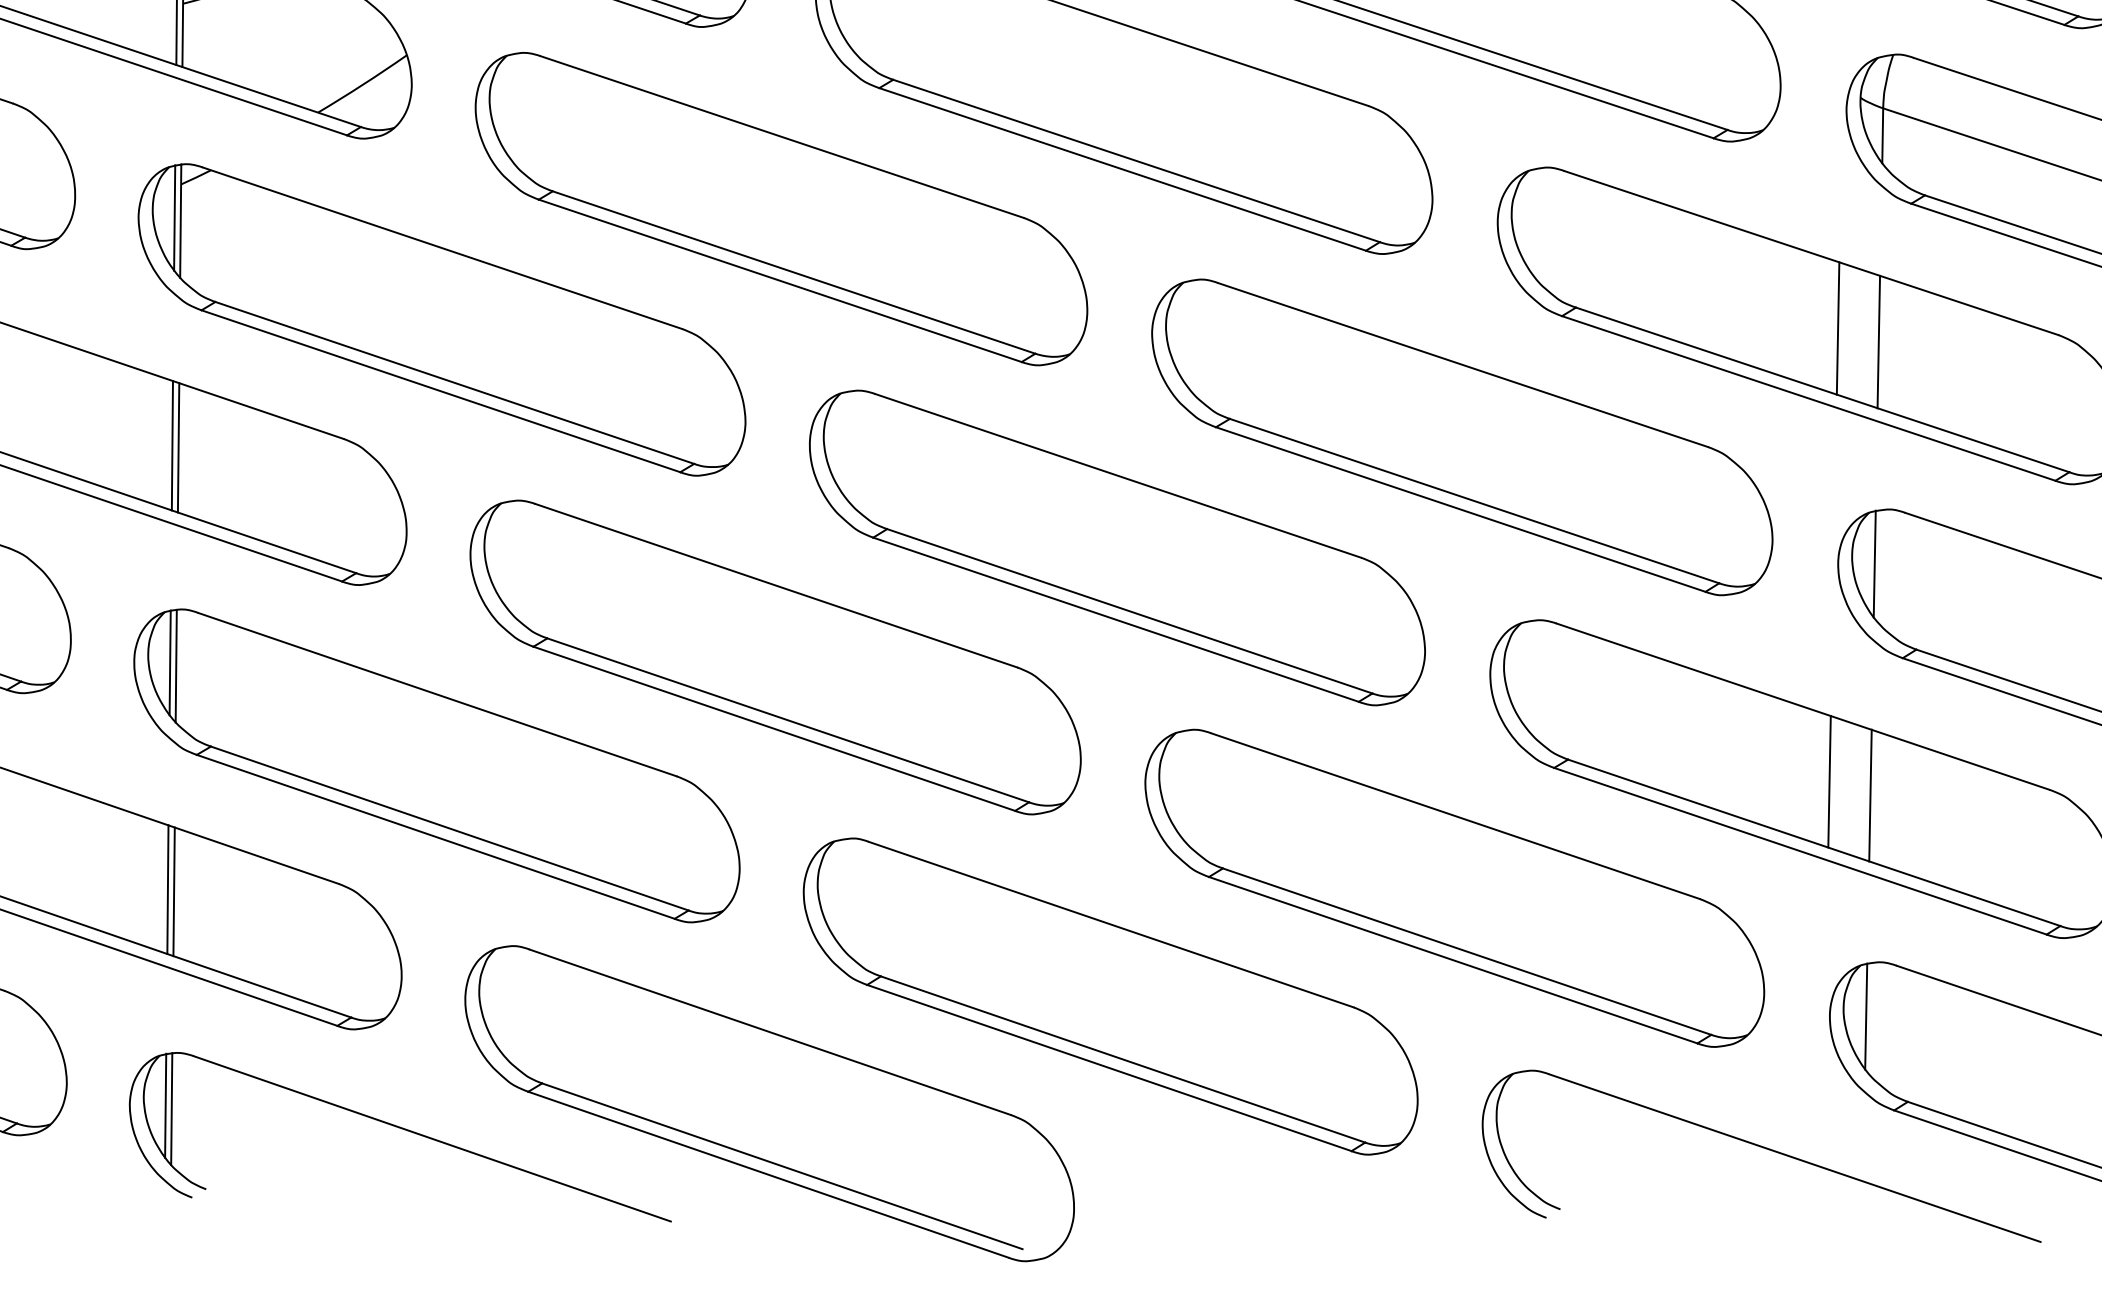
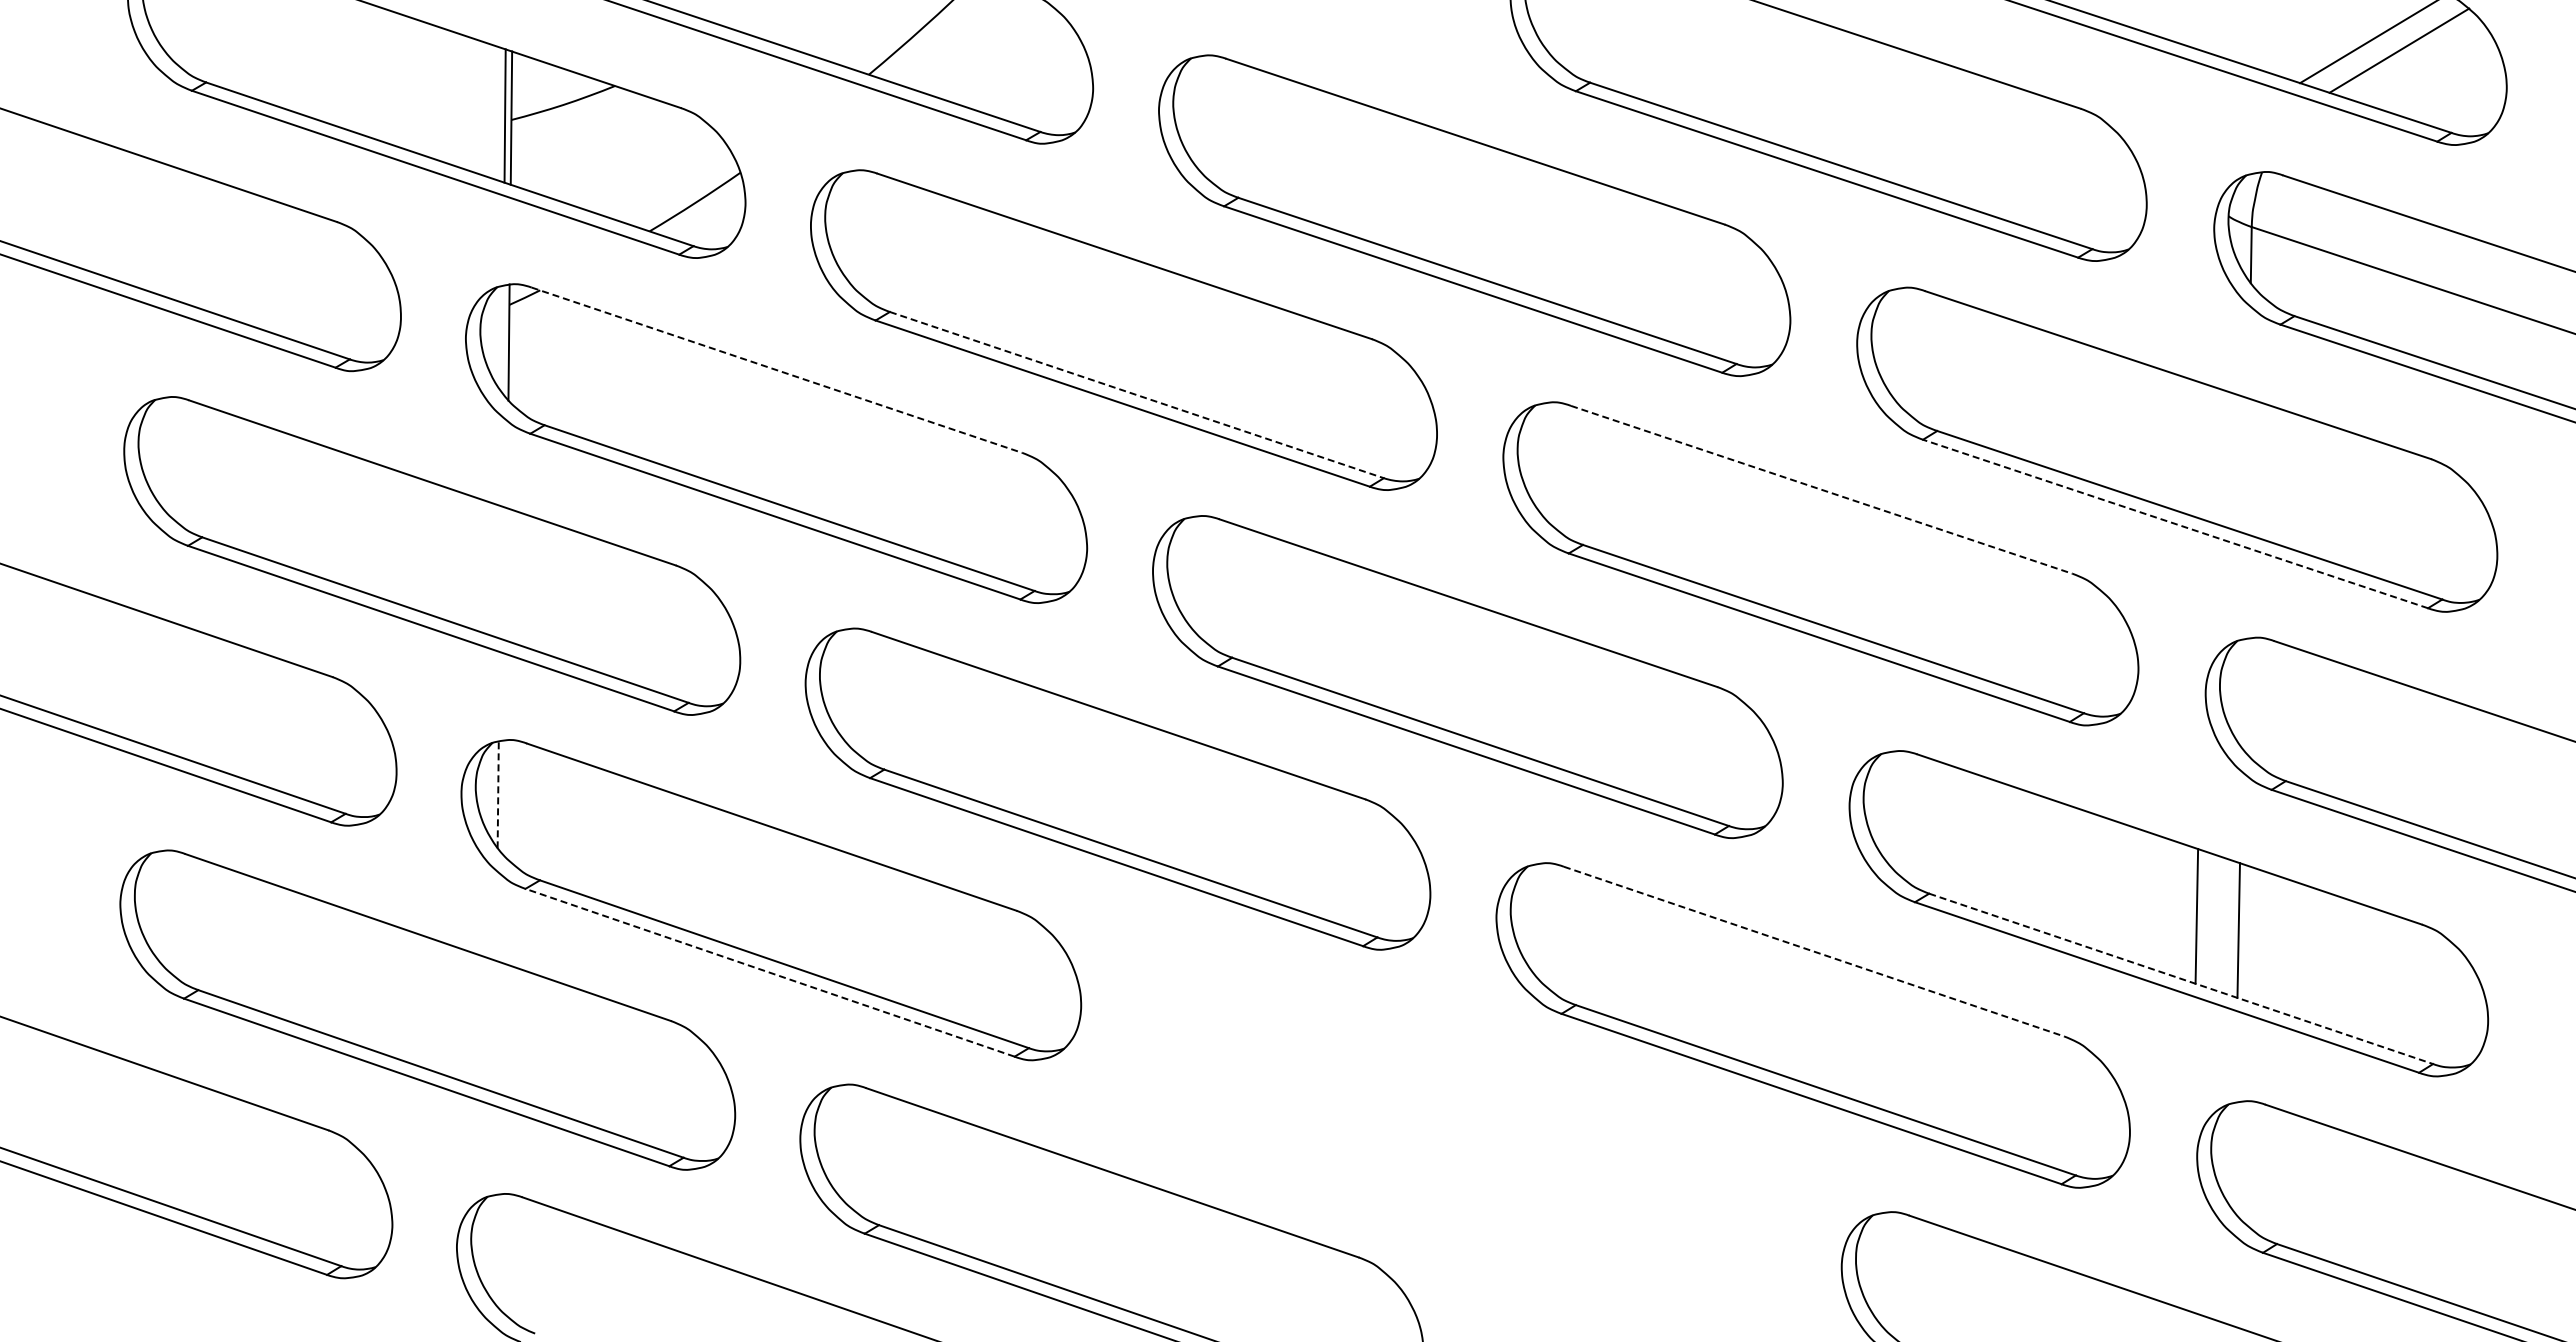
line: (174, 218) -> (502, 339), removed
line: (442, 248) -> (776, 370), solid -> dashed
line: (793, 272) -> (1136, 395), solid -> dashed
line: (1838, 328) -> (2205, 452), removed
line: (1878, 342) -> (2246, 466), removed
line: (1463, 364) -> (1822, 489), solid -> dashed
line: (1808, 397) -> (2175, 523), solid -> dashed
line: (172, 445) -> (500, 572), removed
line: (178, 447) -> (506, 574), removed
line: (1875, 564) -> (2243, 693), removed
line: (170, 662) -> (498, 794), solid -> dashed
line: (176, 665) -> (504, 797), removed
line: (1456, 816) -> (1814, 951), solid -> dashed
line: (436, 836) -> (770, 972), solid -> dashed
line: (1814, 842) -> (2181, 978), solid -> dashed
line: (167, 889) -> (495, 1026), removed
line: (173, 891) -> (501, 1028), removed
part: (1110, 995) -> (1460, 1135), removed
line: (1866, 1016) -> (2234, 1156), removed
line: (165, 1105) -> (493, 1247), removed
line: (171, 1109) -> (499, 1251), removed

